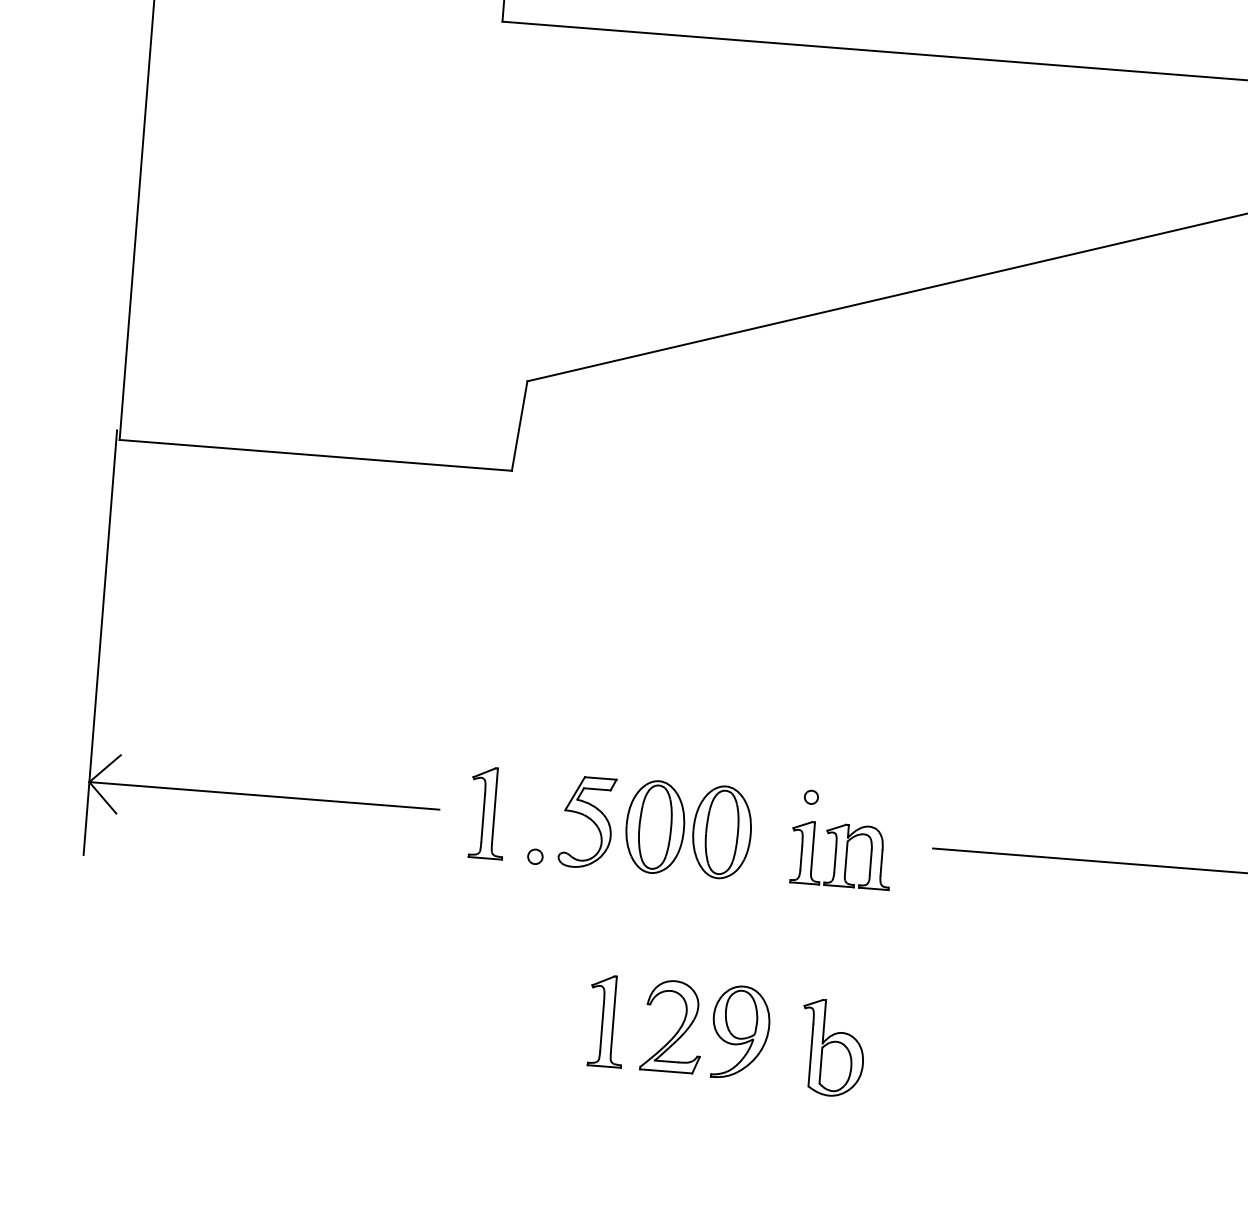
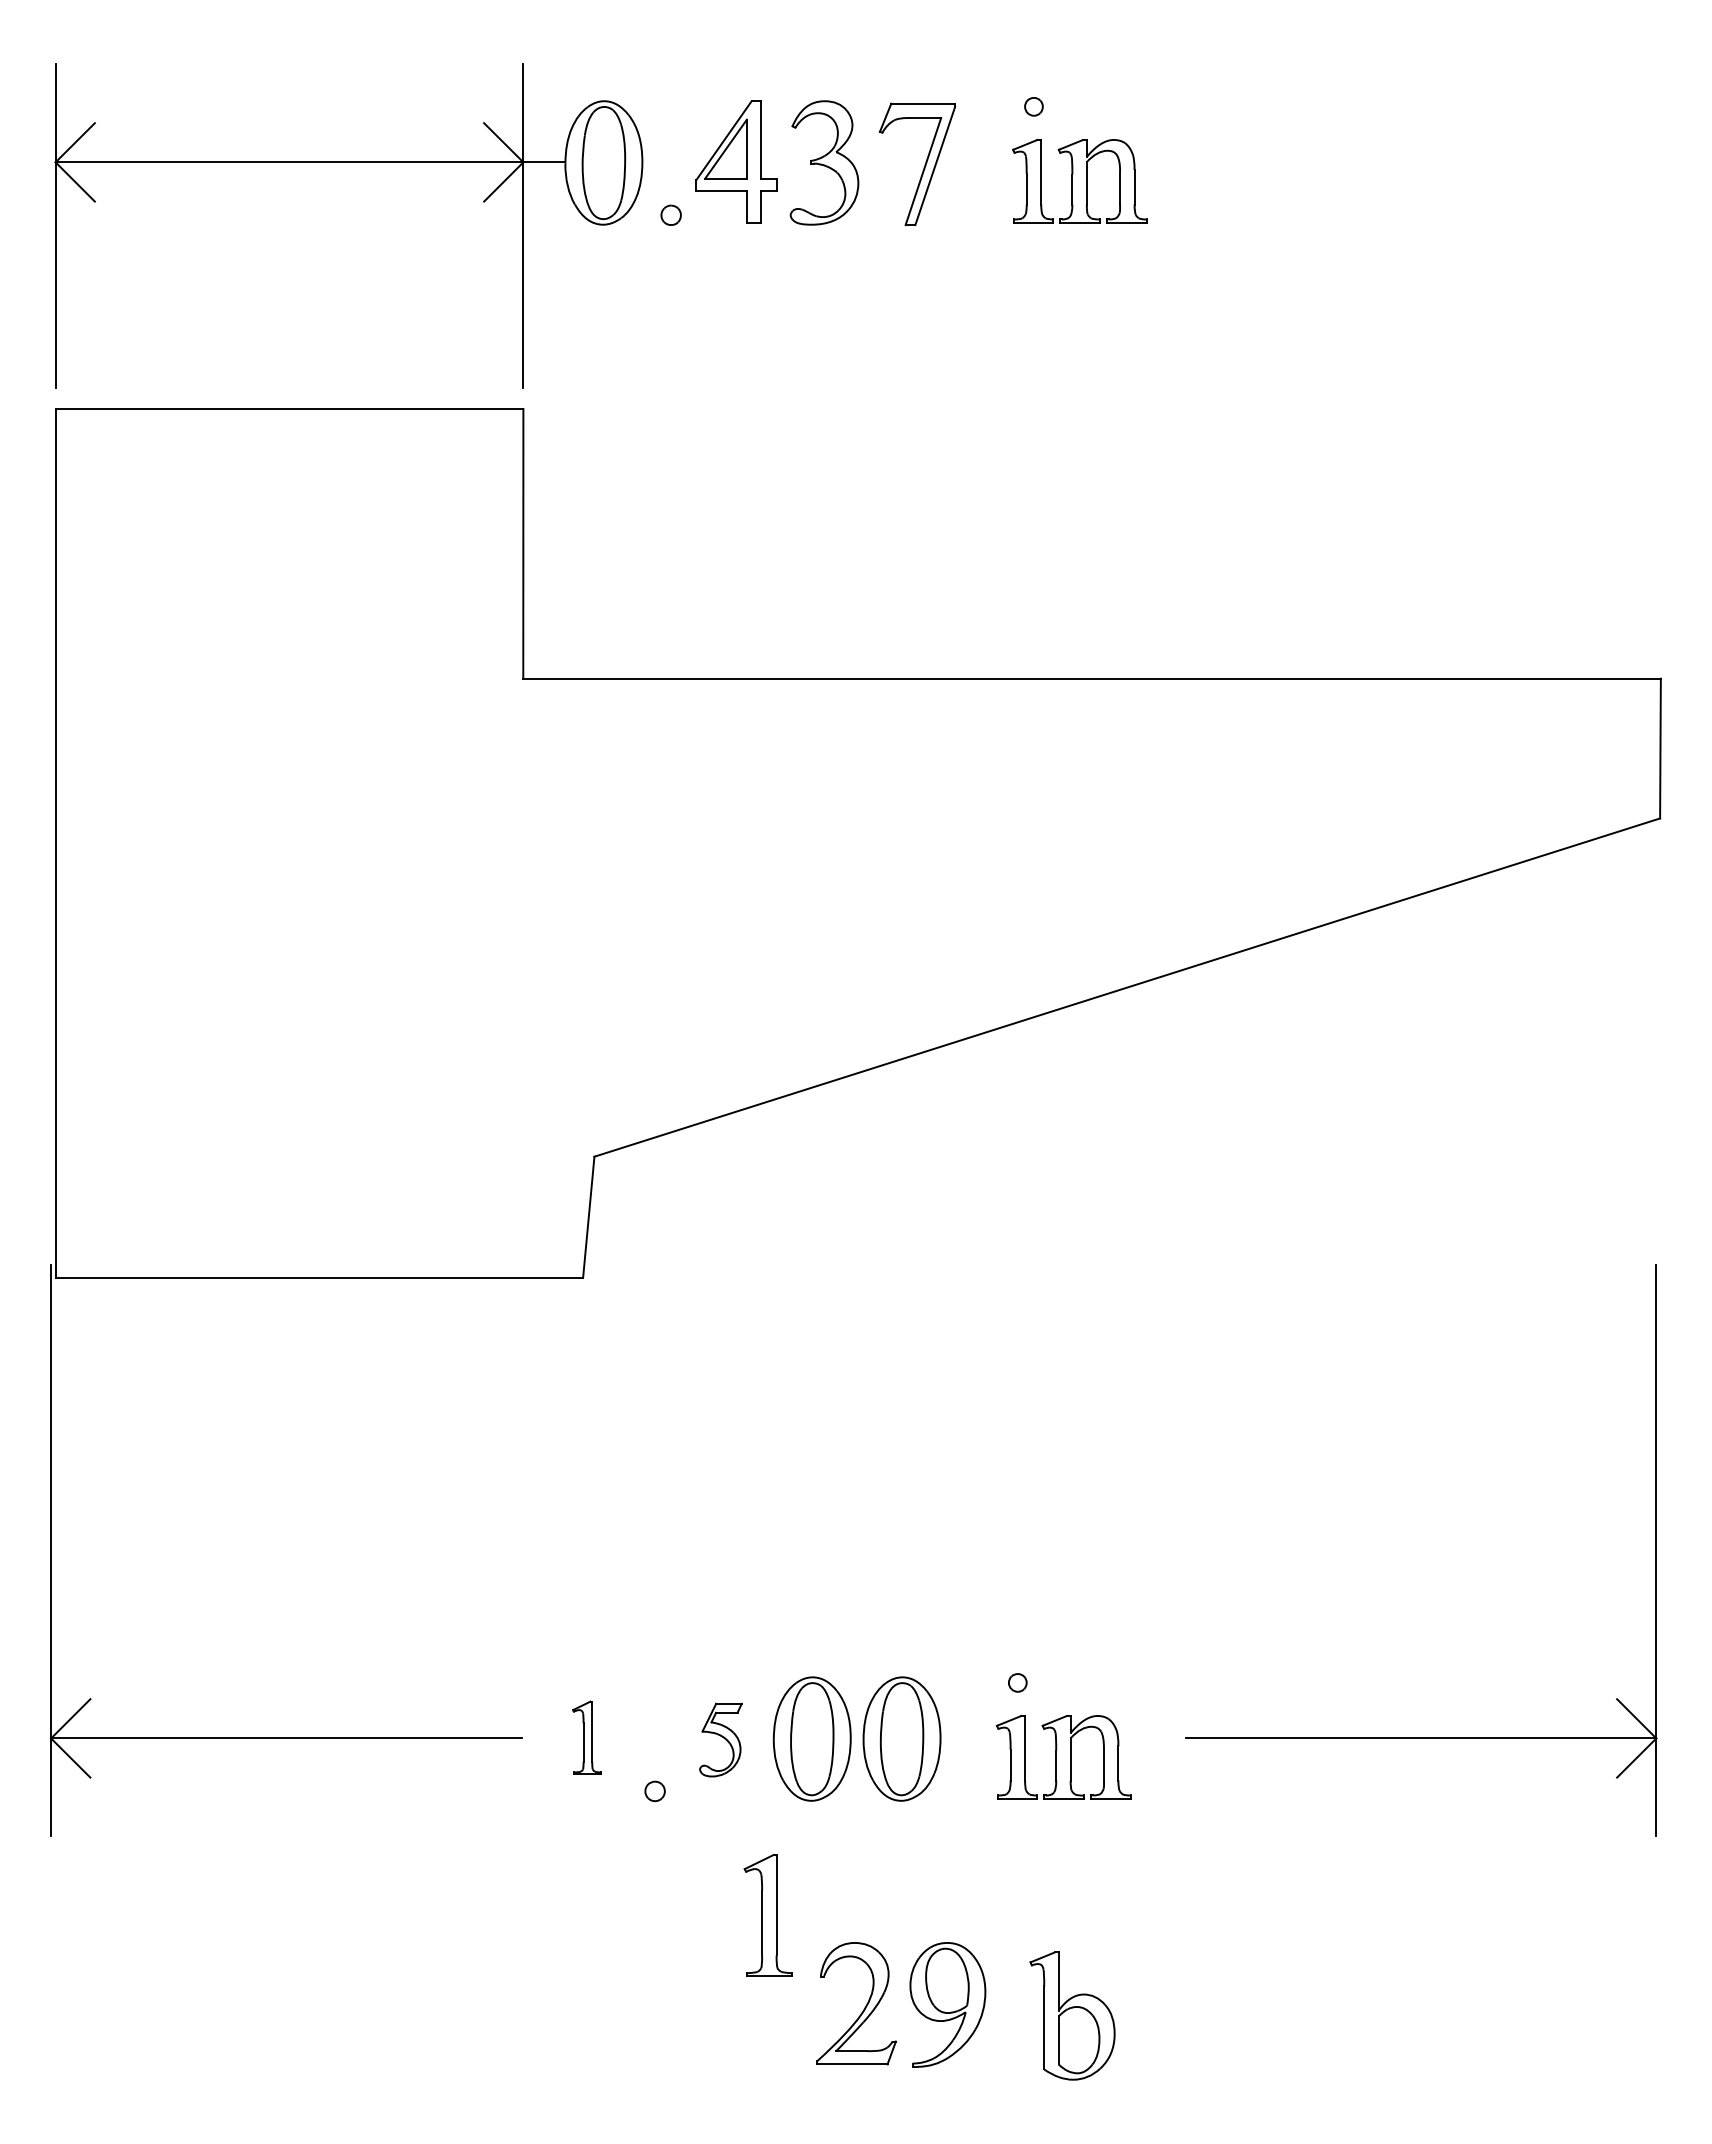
part: (487, 812) -> (586, 1737), size x0.6
part: (587, 822) -> (720, 1739), size x0.6
part: (606, 1021) -> (767, 1915), moved

